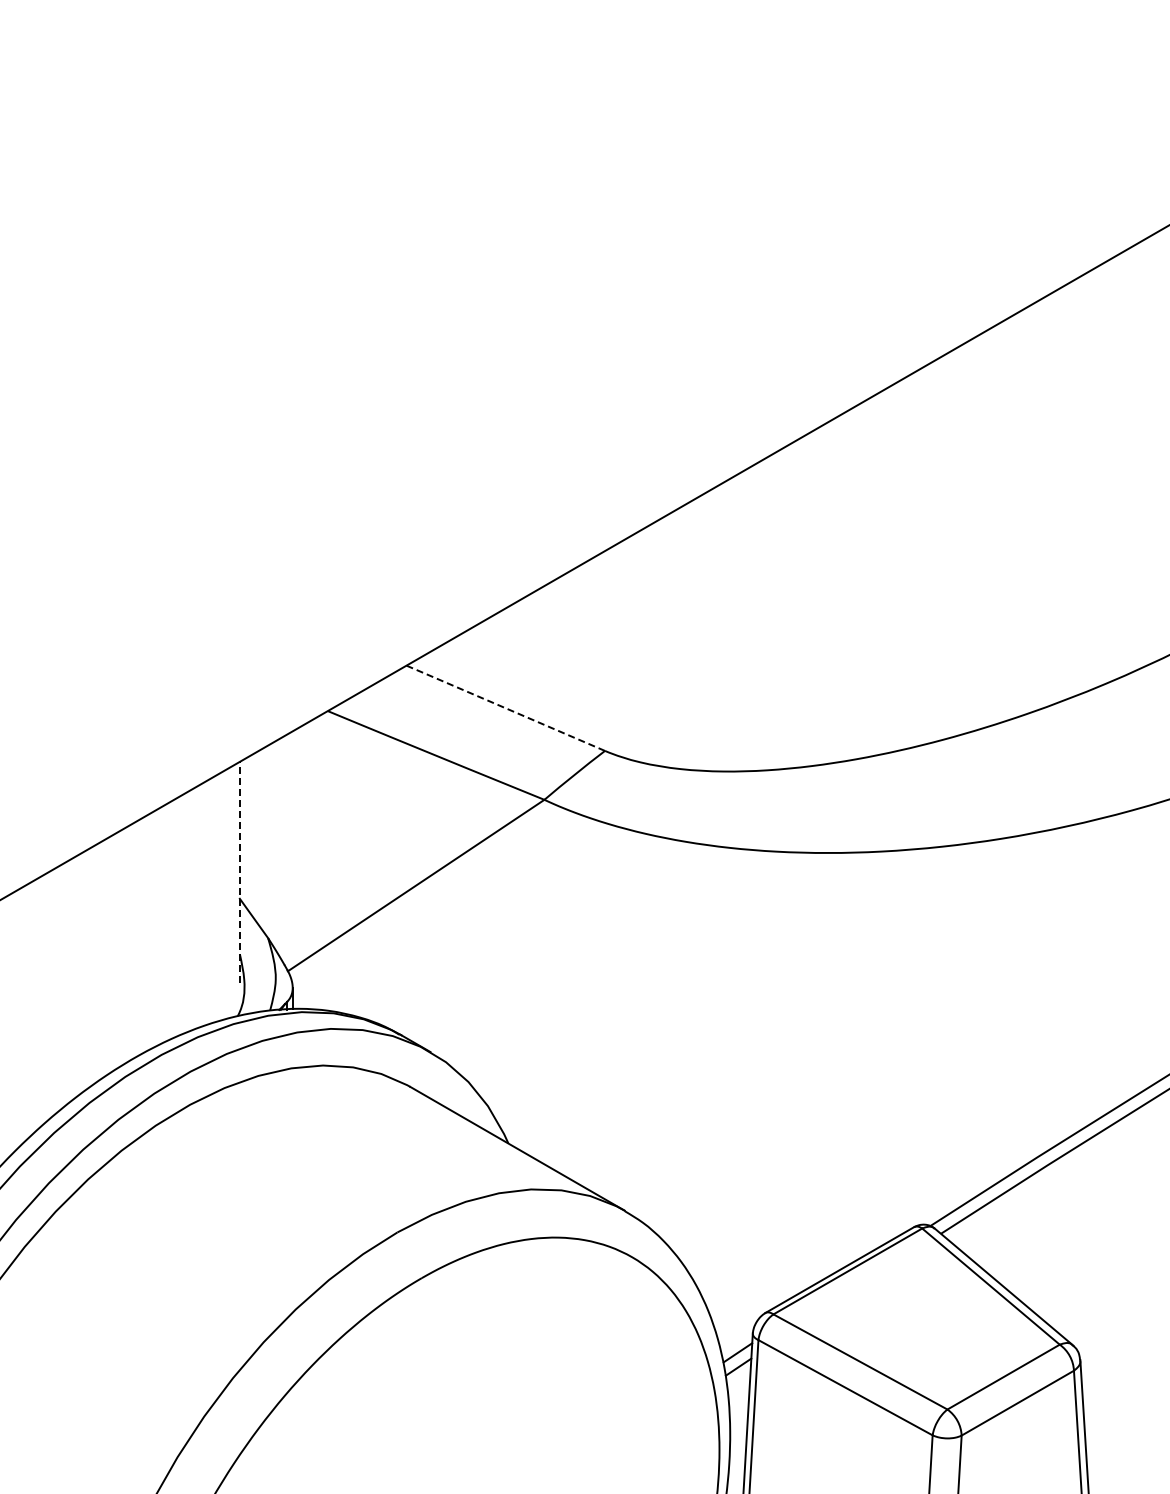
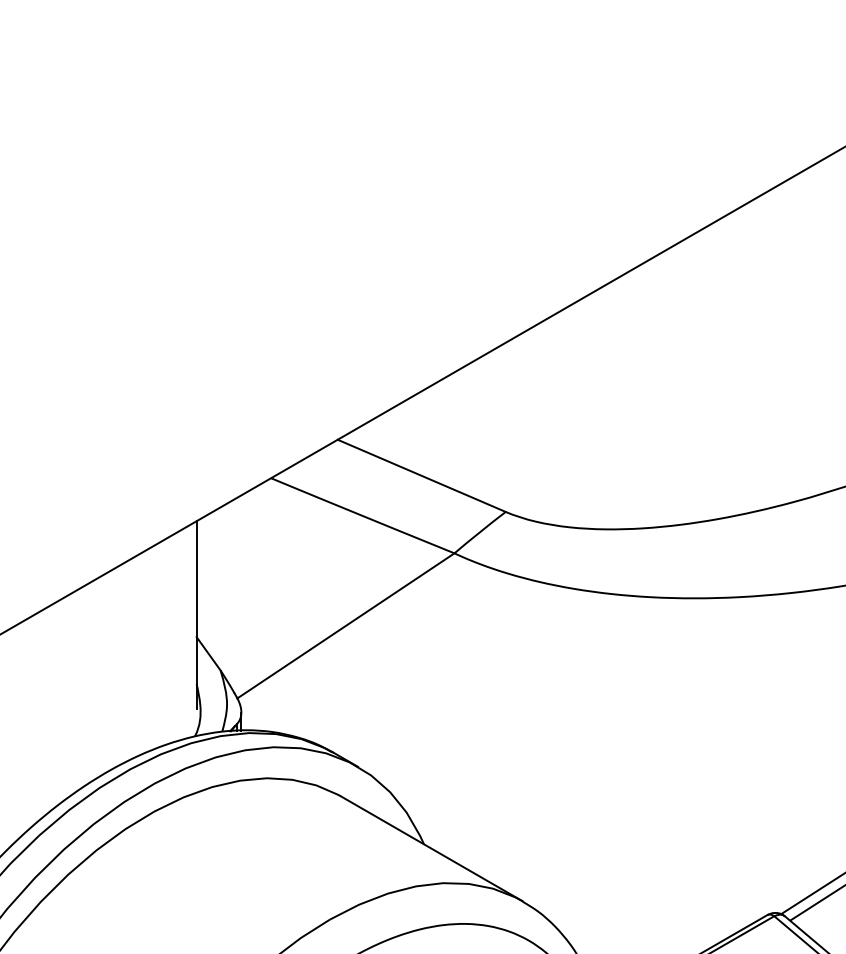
line: (505, 708) -> (421, 476), dashed -> solid
line: (239, 872) -> (196, 614), dashed -> solid

